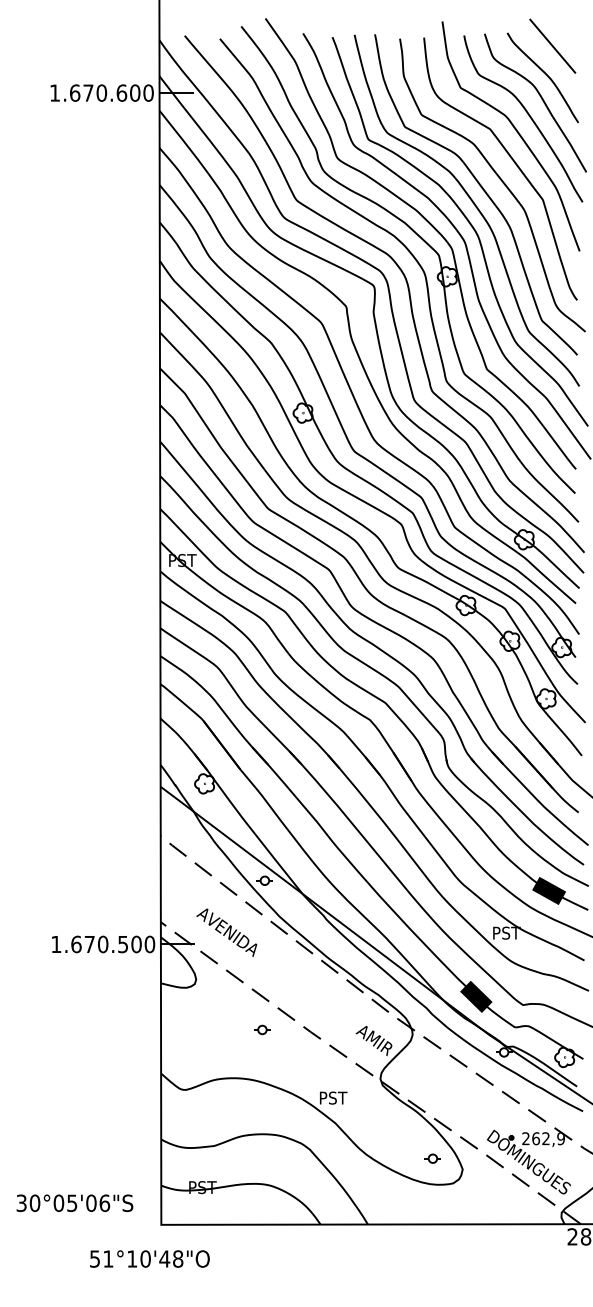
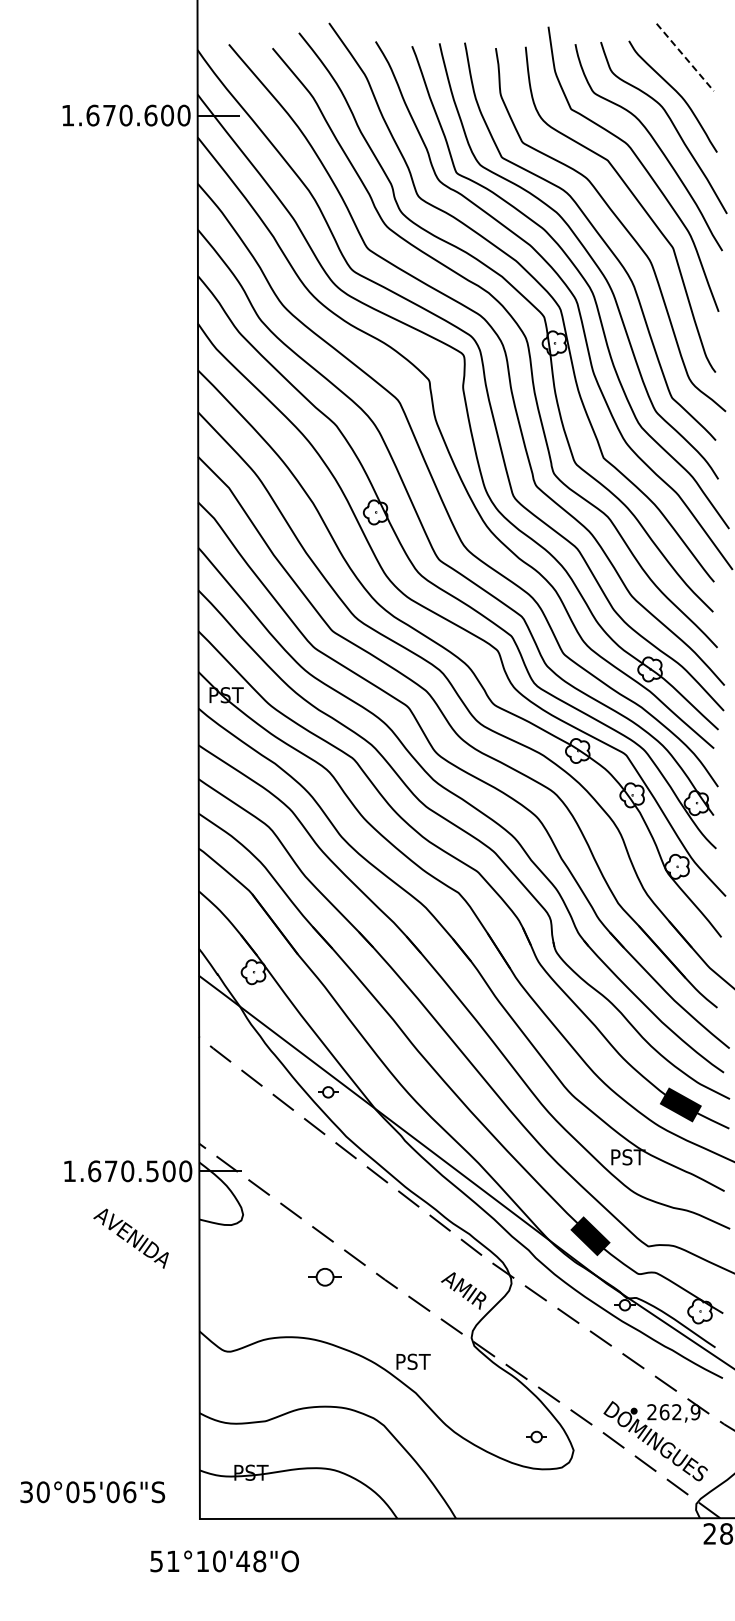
line: (552, 46) -> (685, 57), solid -> dashed
text: (226, 932) -> (130, 1238), moved
part: (262, 1030) -> (325, 1277), size x1.6
text: (149, 1259) -> (224, 1561), moved

